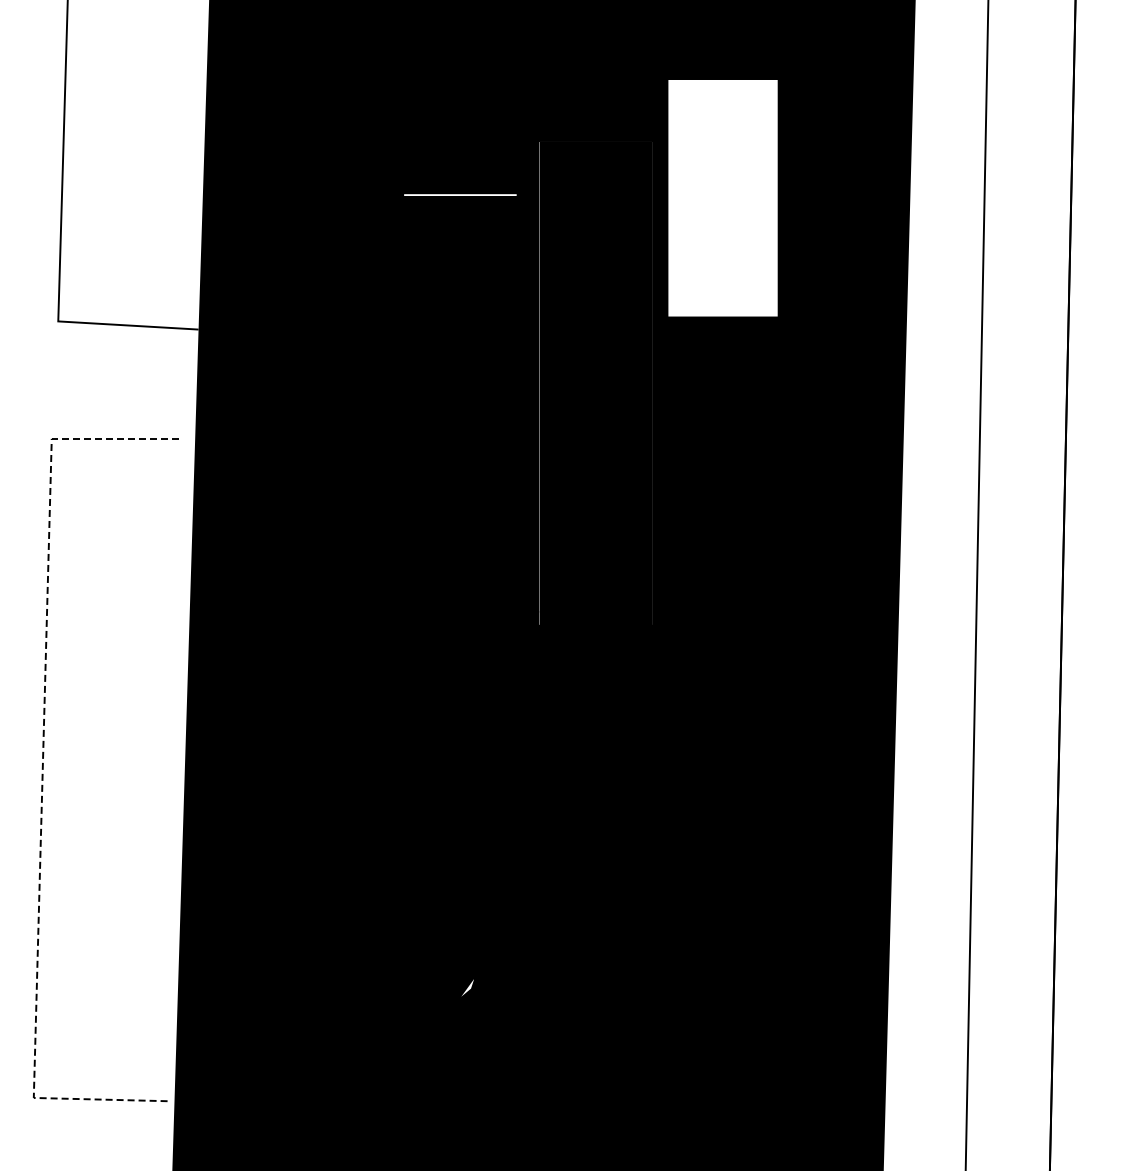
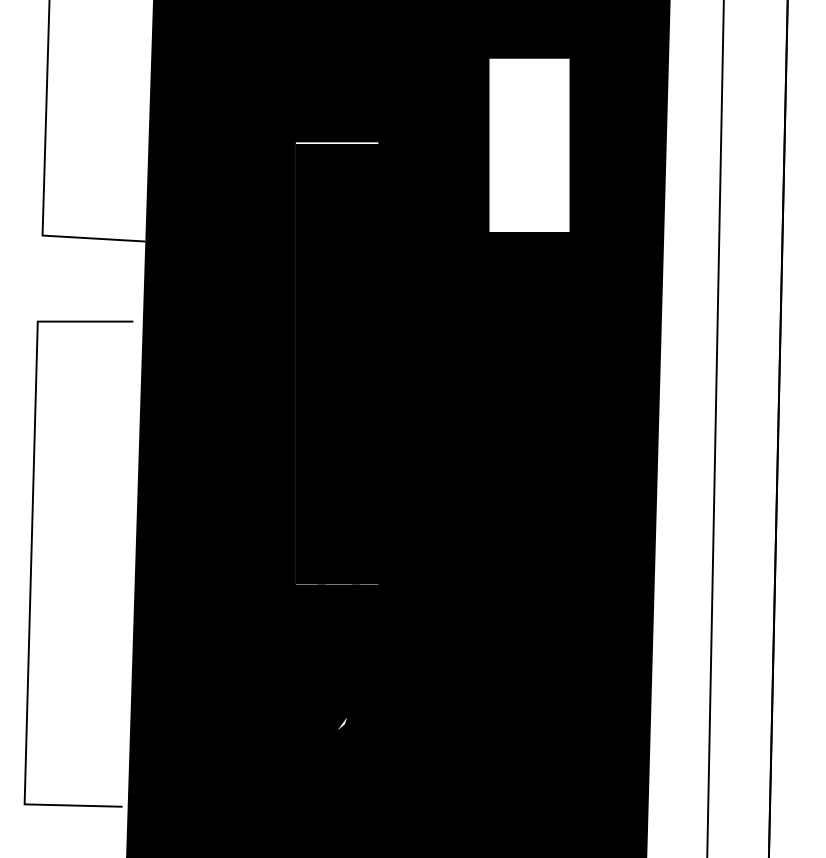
line: (42, 769) -> (31, 563), dashed -> solid

